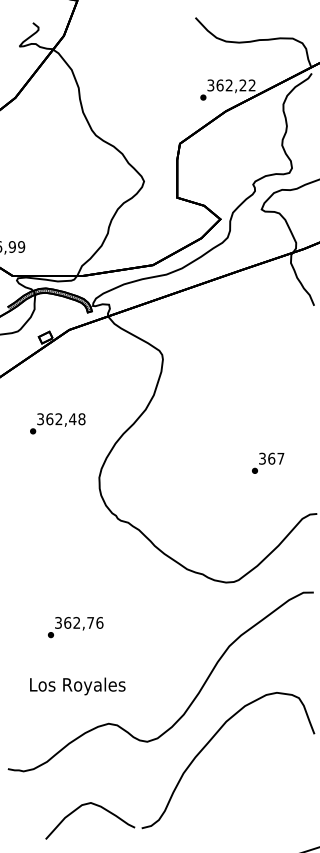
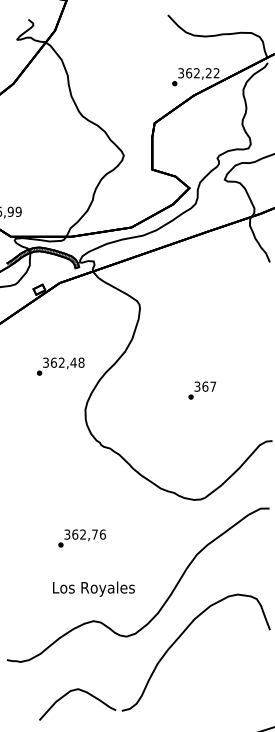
text: (57, 423) -> (60, 366), moved
text: (267, 463) -> (201, 390), moved
text: (74, 627) -> (81, 538), moved
text: (77, 685) -> (93, 588), moved

